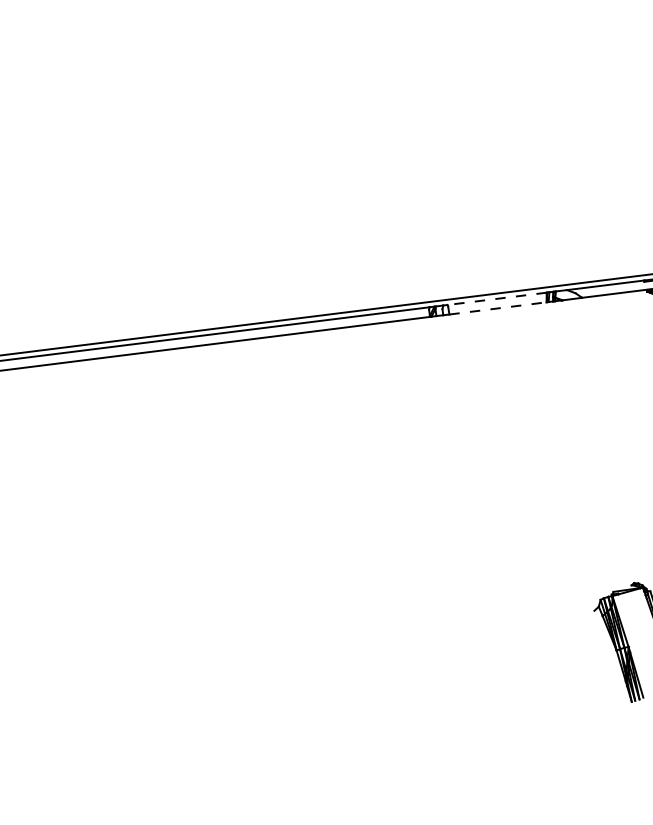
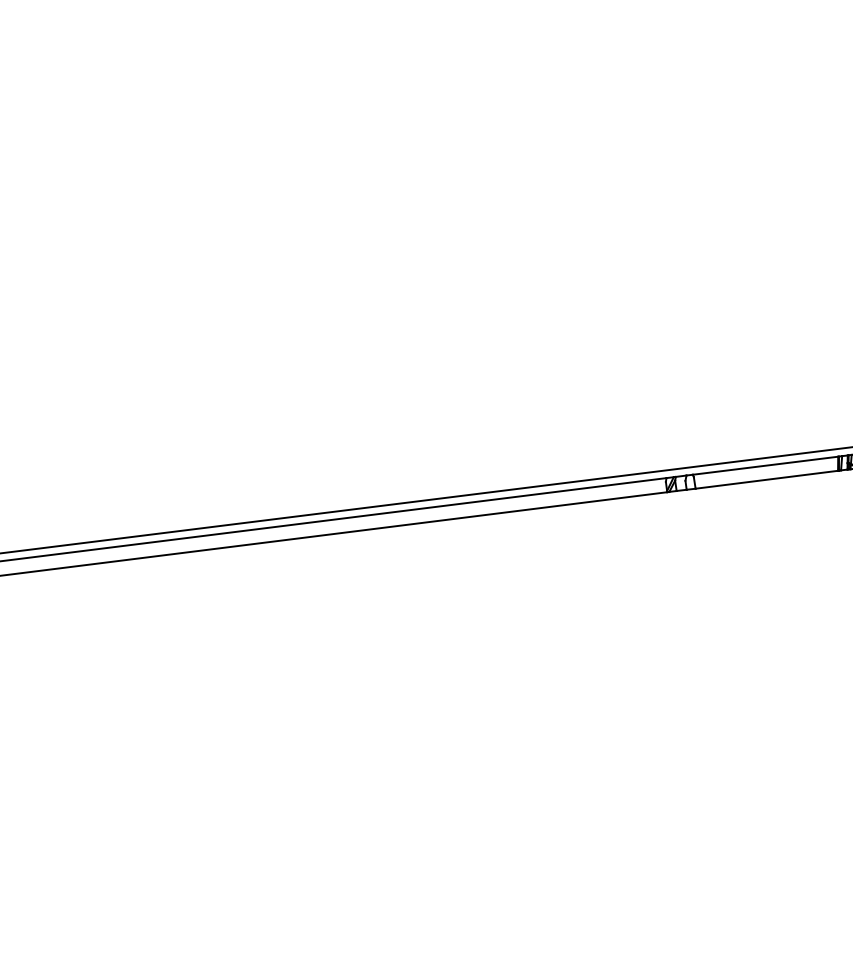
line: (496, 298) -> (764, 465), dashed -> solid
line: (498, 308) -> (767, 479), dashed -> solid

